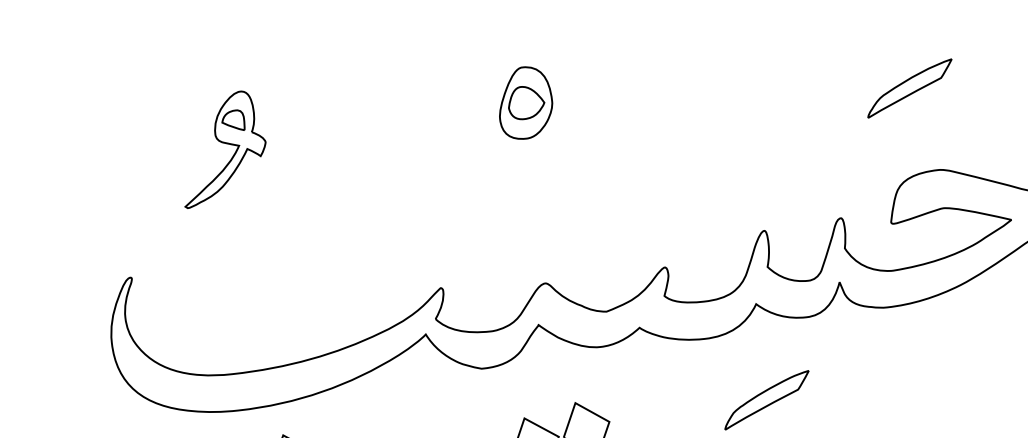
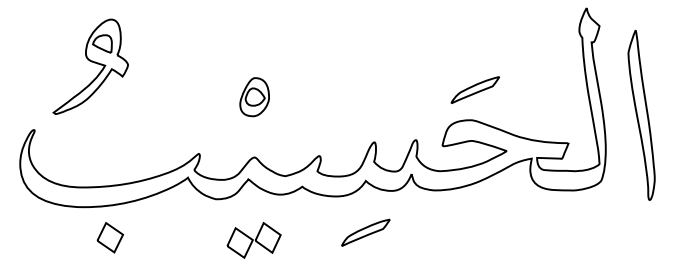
part: (909, 87) -> (475, 89), moved
part: (525, 103) -> (254, 97), moved
part: (222, 148) -> (90, 66), size x1.6

